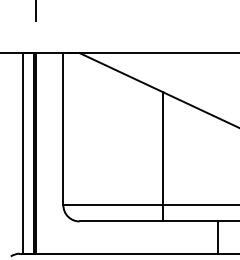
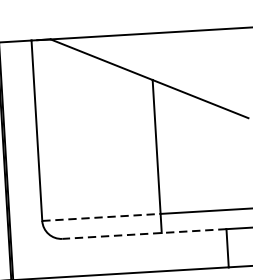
line: (113, 205) -> (101, 217), solid -> dashed
line: (148, 221) -> (144, 234), solid -> dashed

